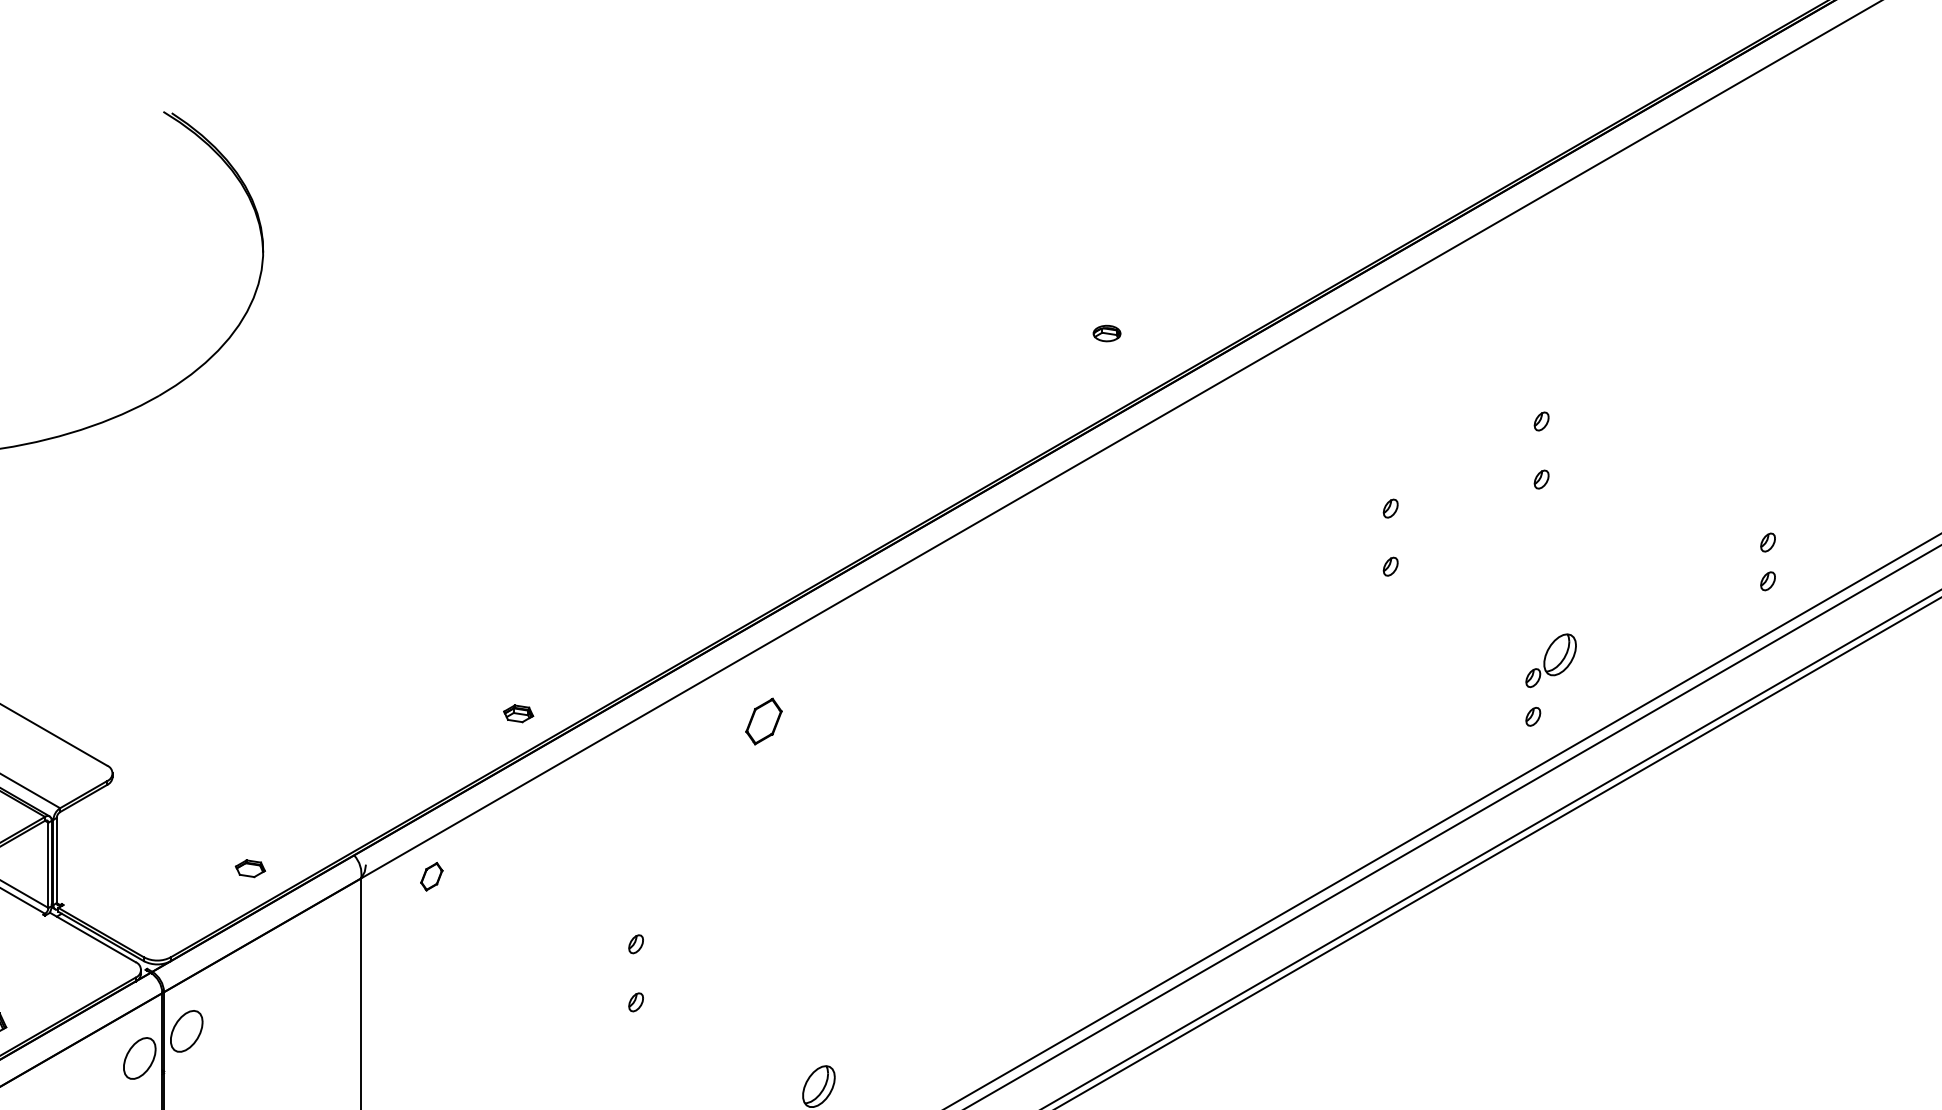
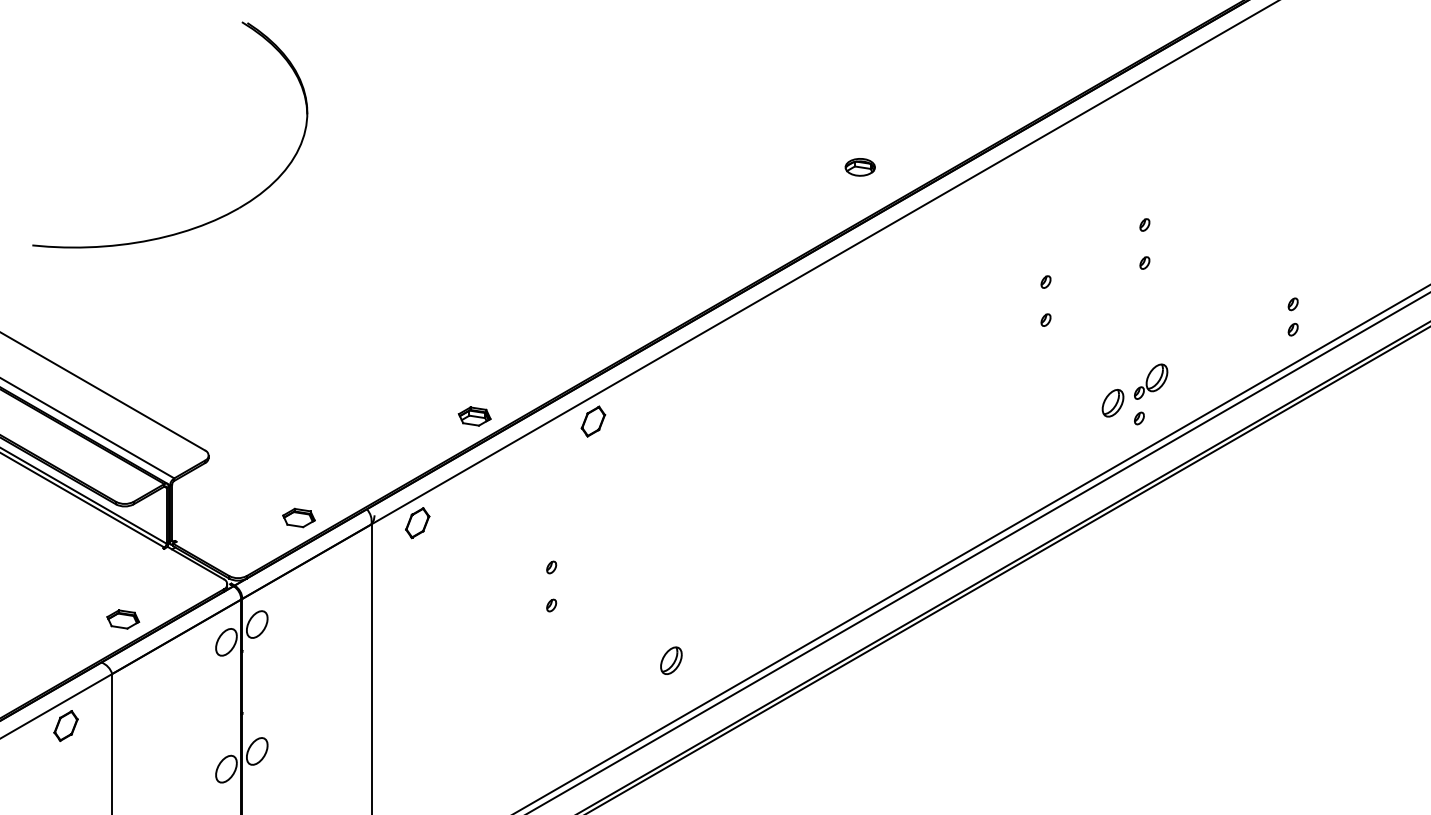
part: (1106, 333) -> (859, 167), size x1.67
part: (1492, 693) -> (1112, 403), added
part: (518, 713) -> (474, 416), size x1.67
part: (764, 721) -> (593, 421), moved
part: (249, 867) -> (298, 517), size x1.67
part: (431, 877) -> (417, 523), size x1.67

